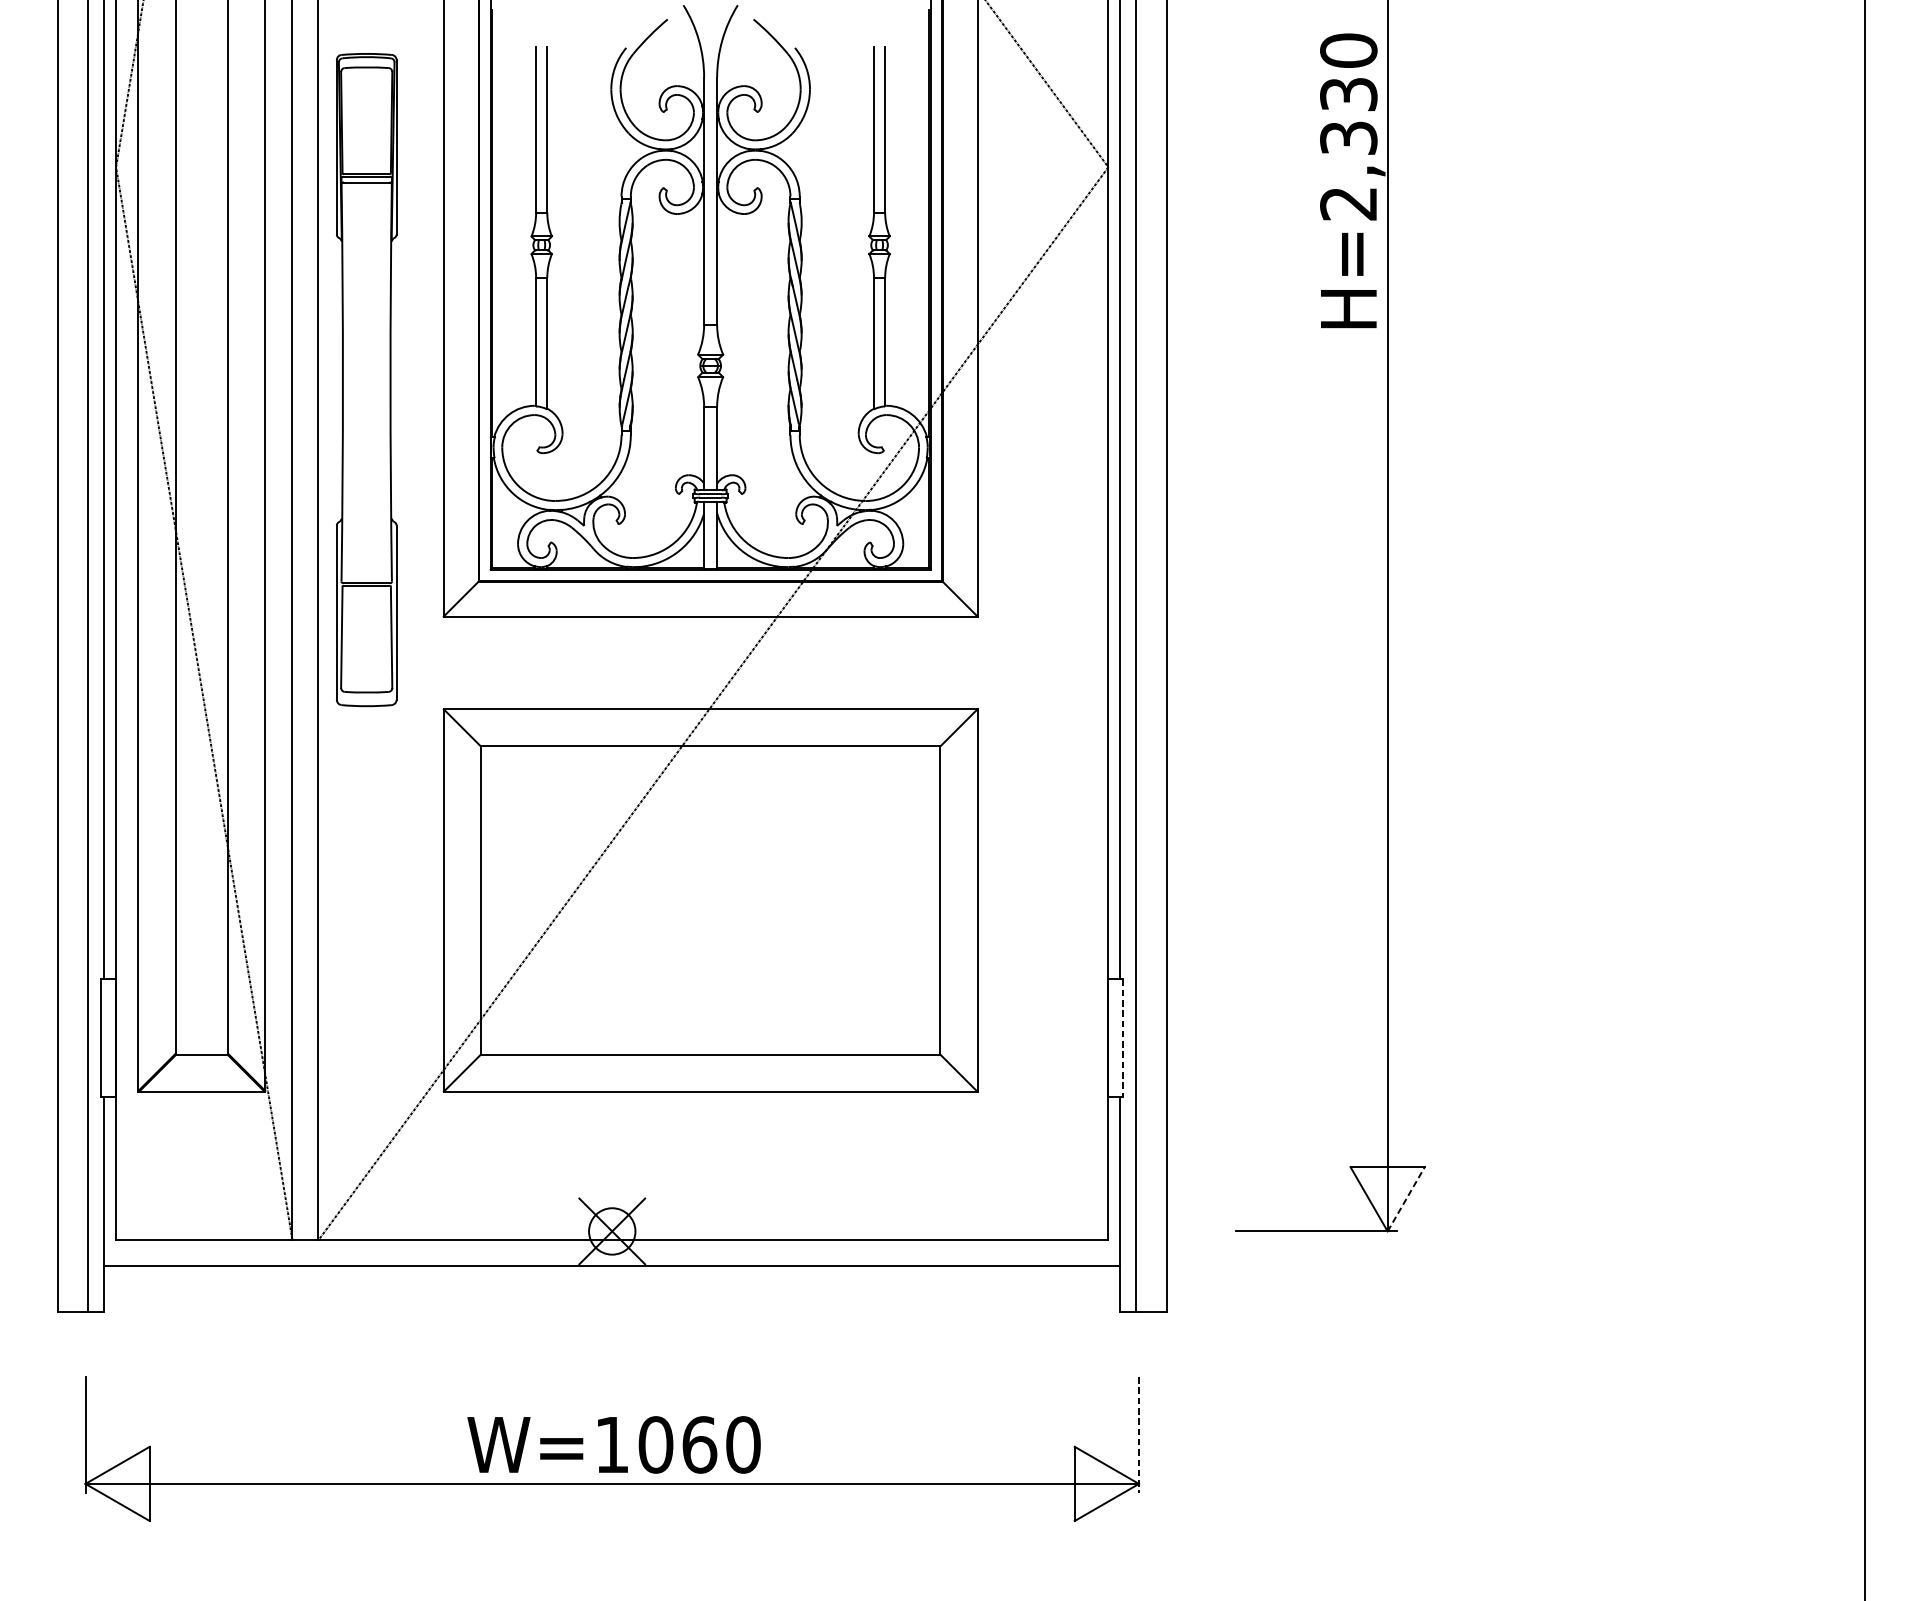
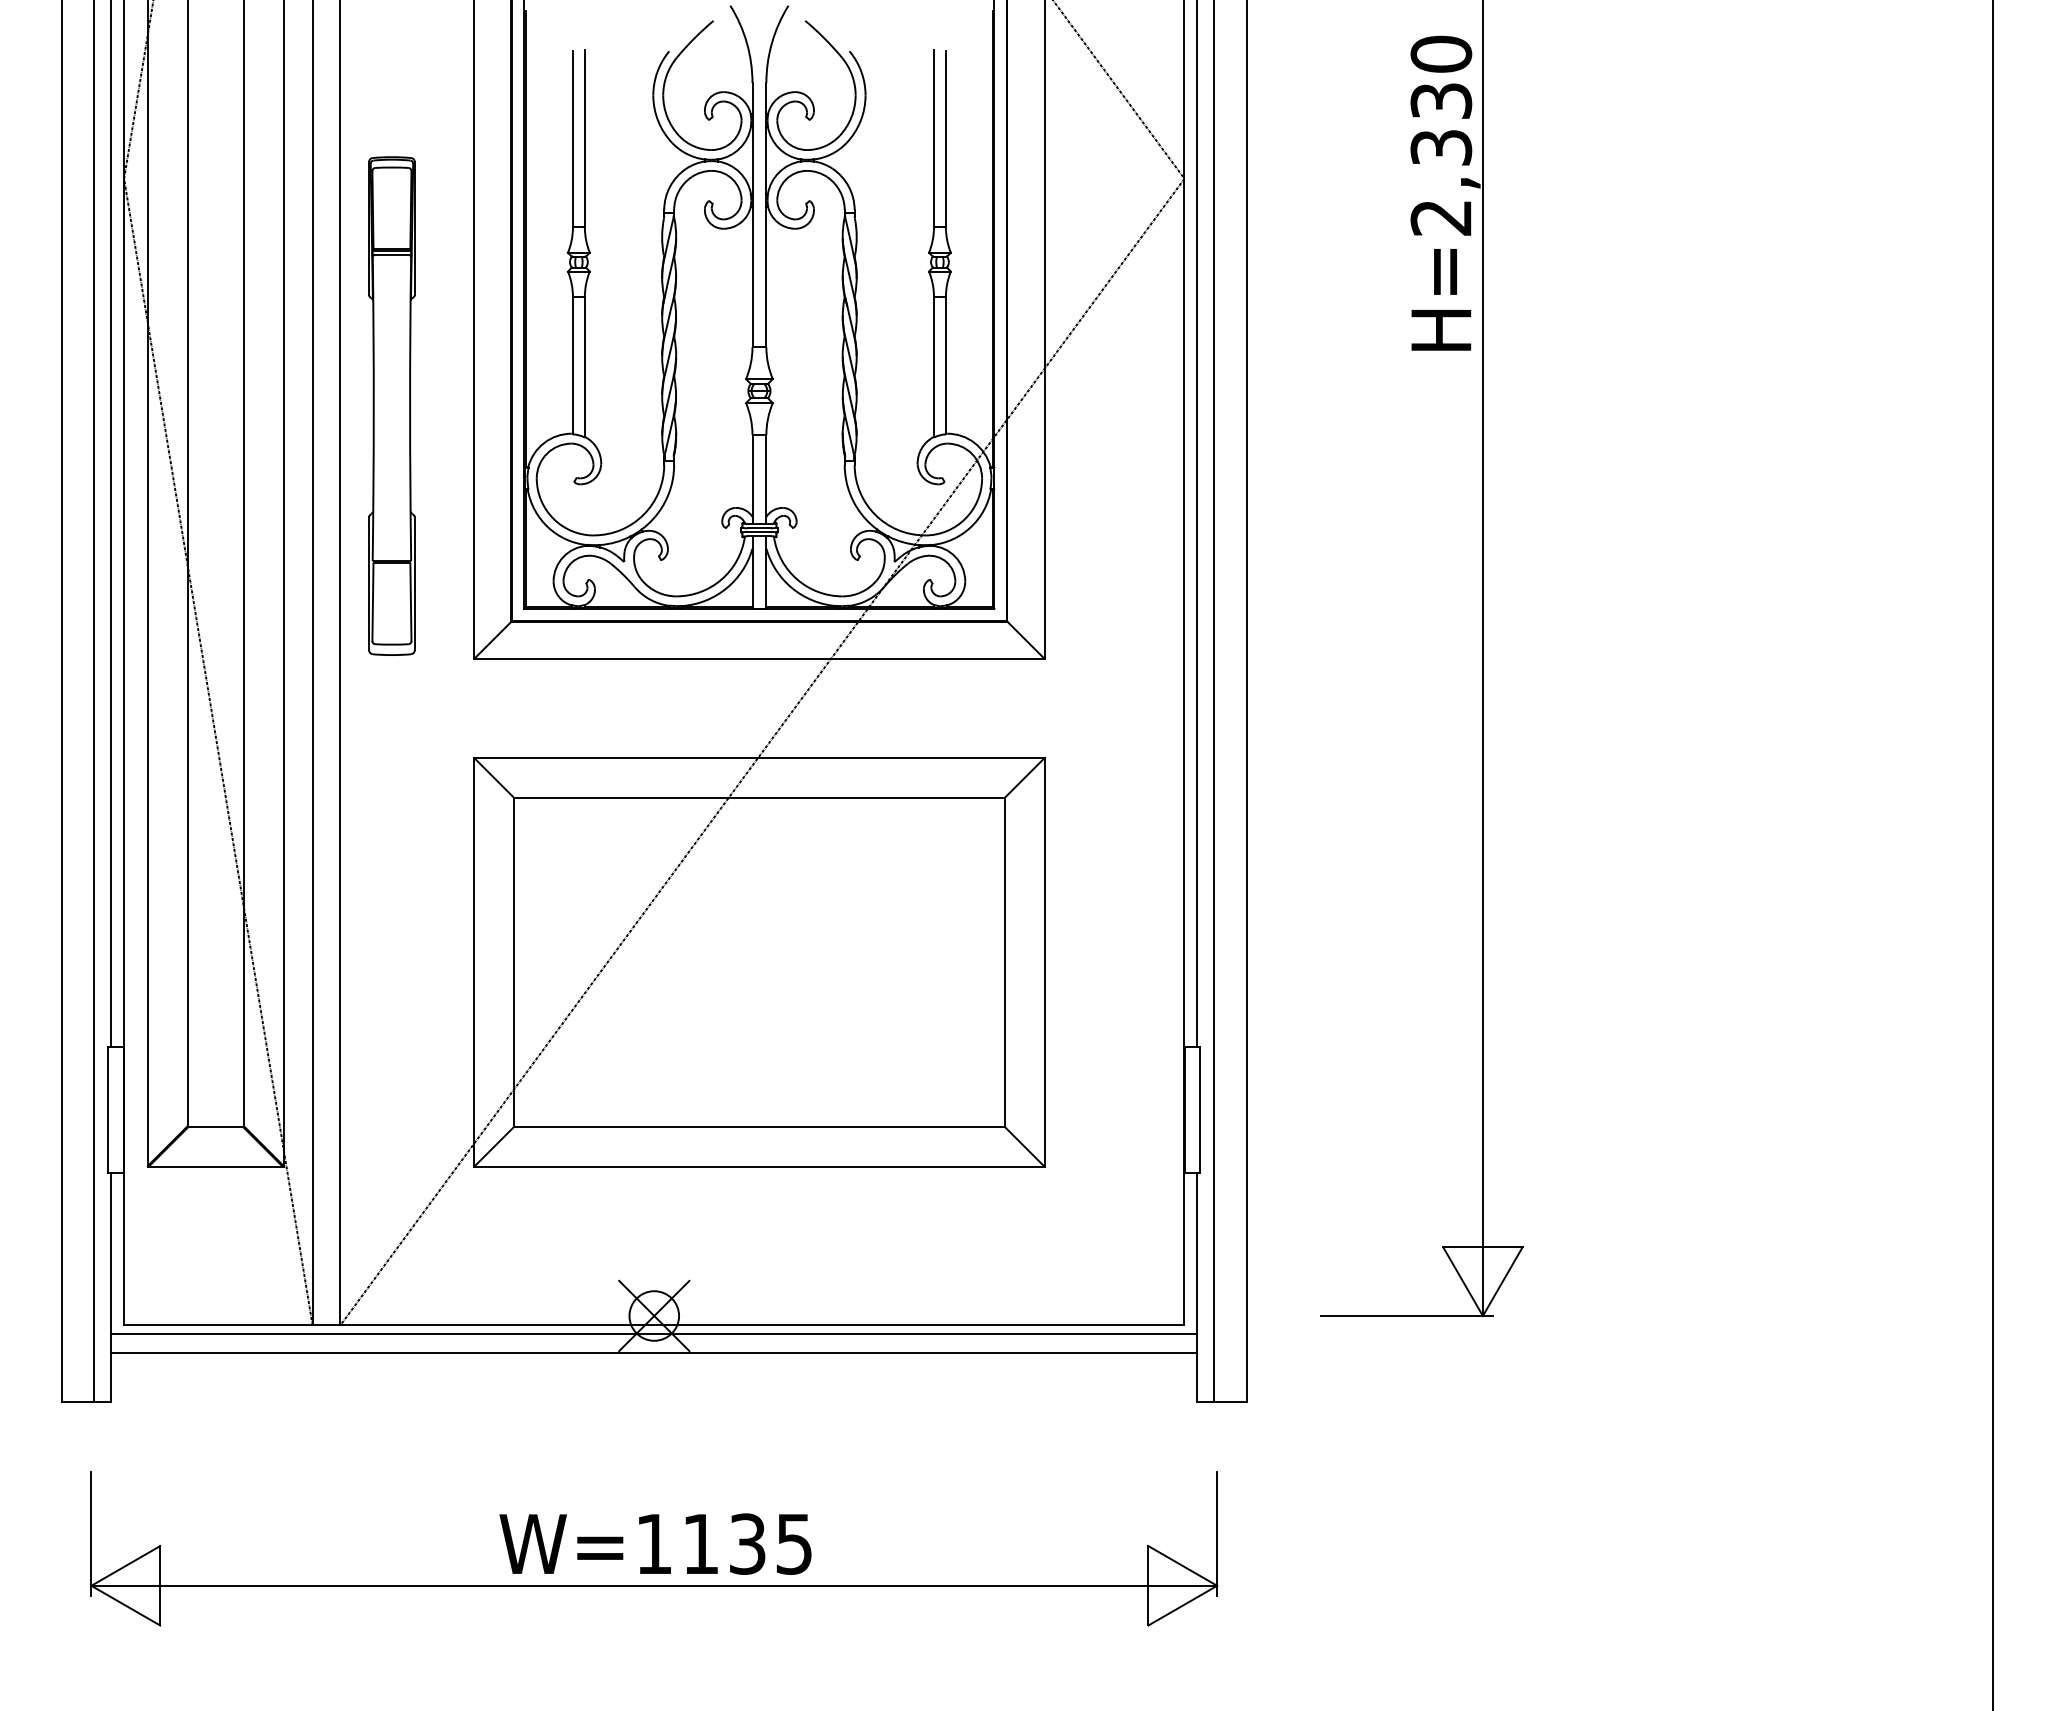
part: (366, 379) -> (391, 405), size x0.71
line: (1123, 1038) -> (1200, 1109), dashed -> solid
line: (1406, 1199) -> (1502, 1281), dashed -> solid
line: (612, 1247) -> (654, 1333), added
line: (1139, 1434) -> (1217, 1533), dashed -> solid
text: (699, 1444) -> (747, 1543), W=1060 -> W=1135

